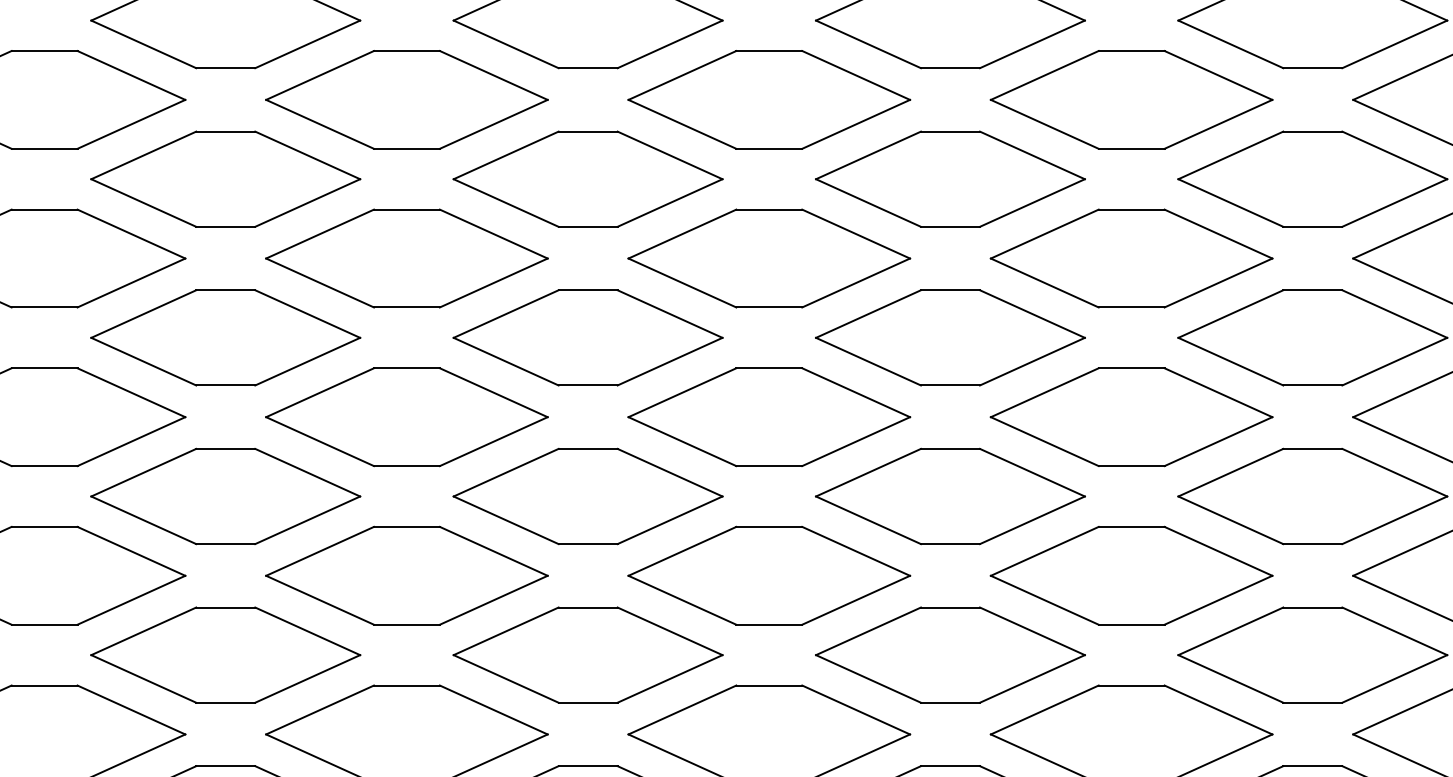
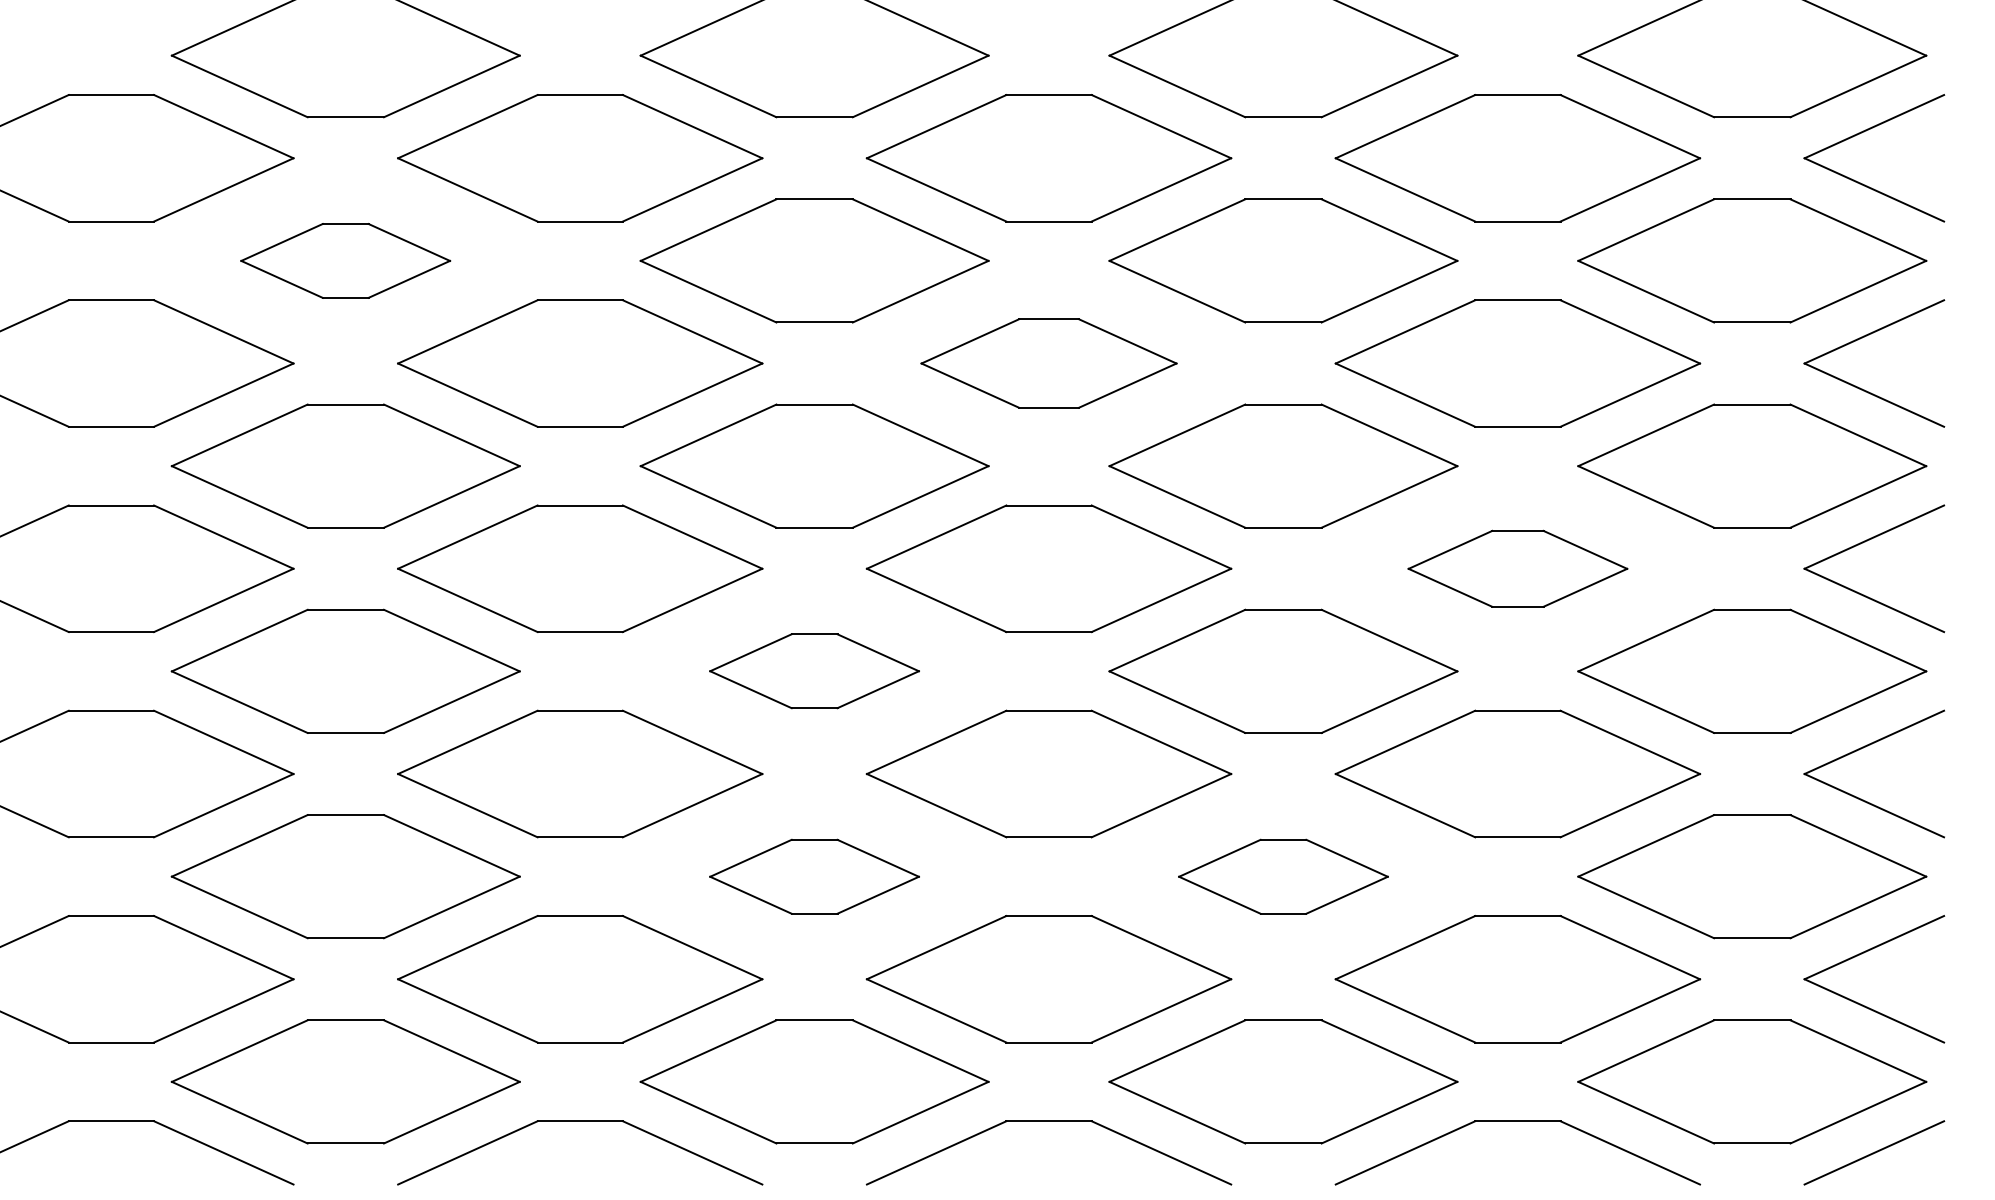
part: (225, 178) -> (345, 260), size x0.6
part: (768, 258) -> (1048, 363), size x0.7
part: (1131, 416) -> (1517, 568), size x0.6
part: (588, 495) -> (814, 670), size x0.6
part: (588, 655) -> (814, 876), size x0.6
part: (950, 655) -> (1283, 876), size x0.6

